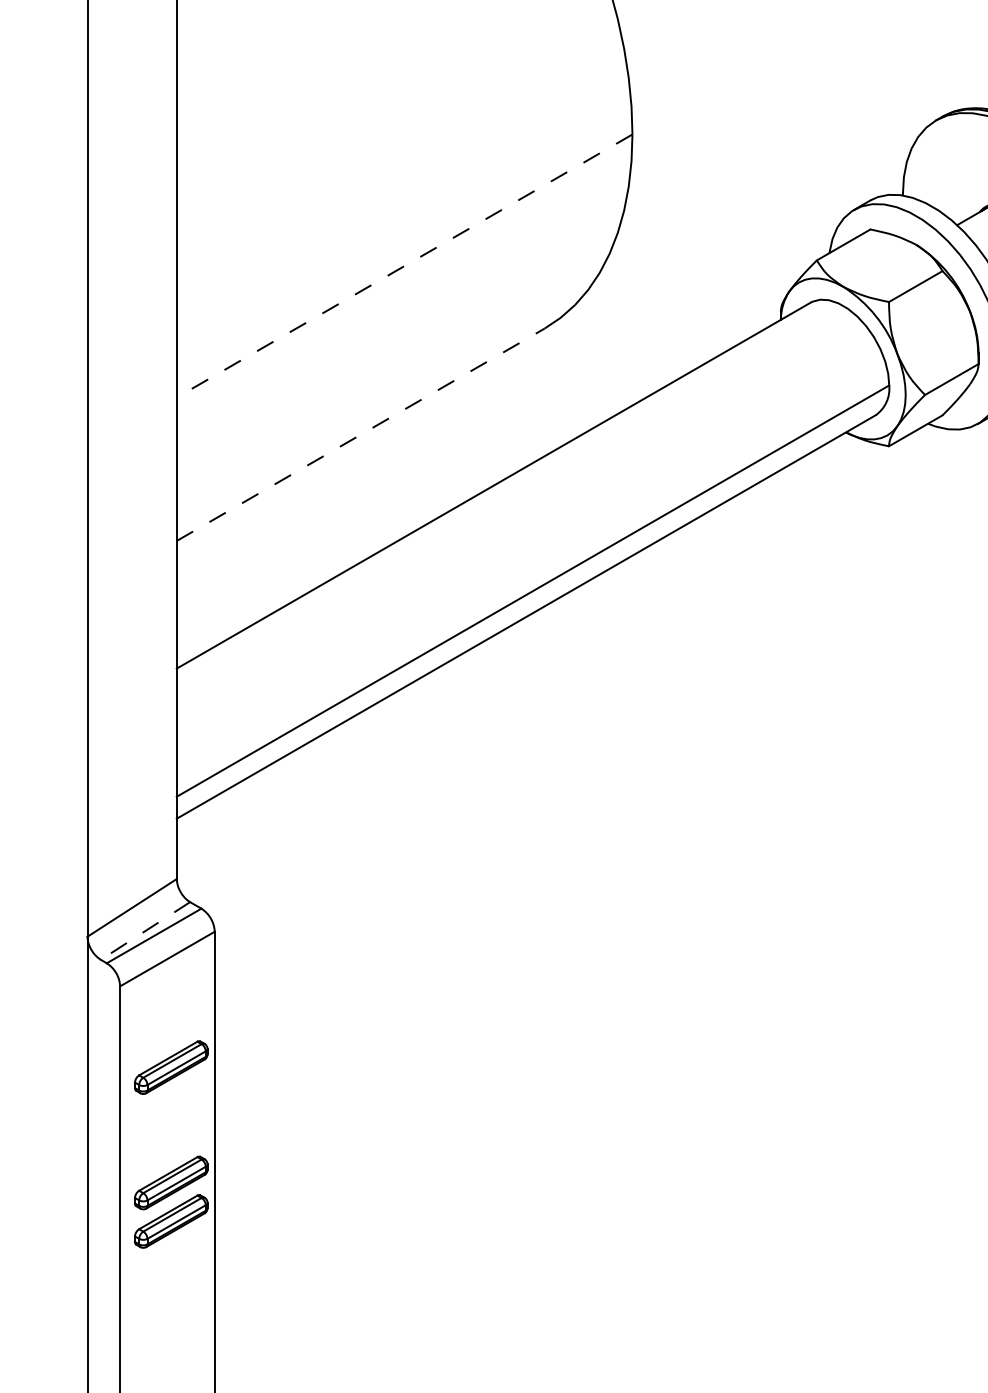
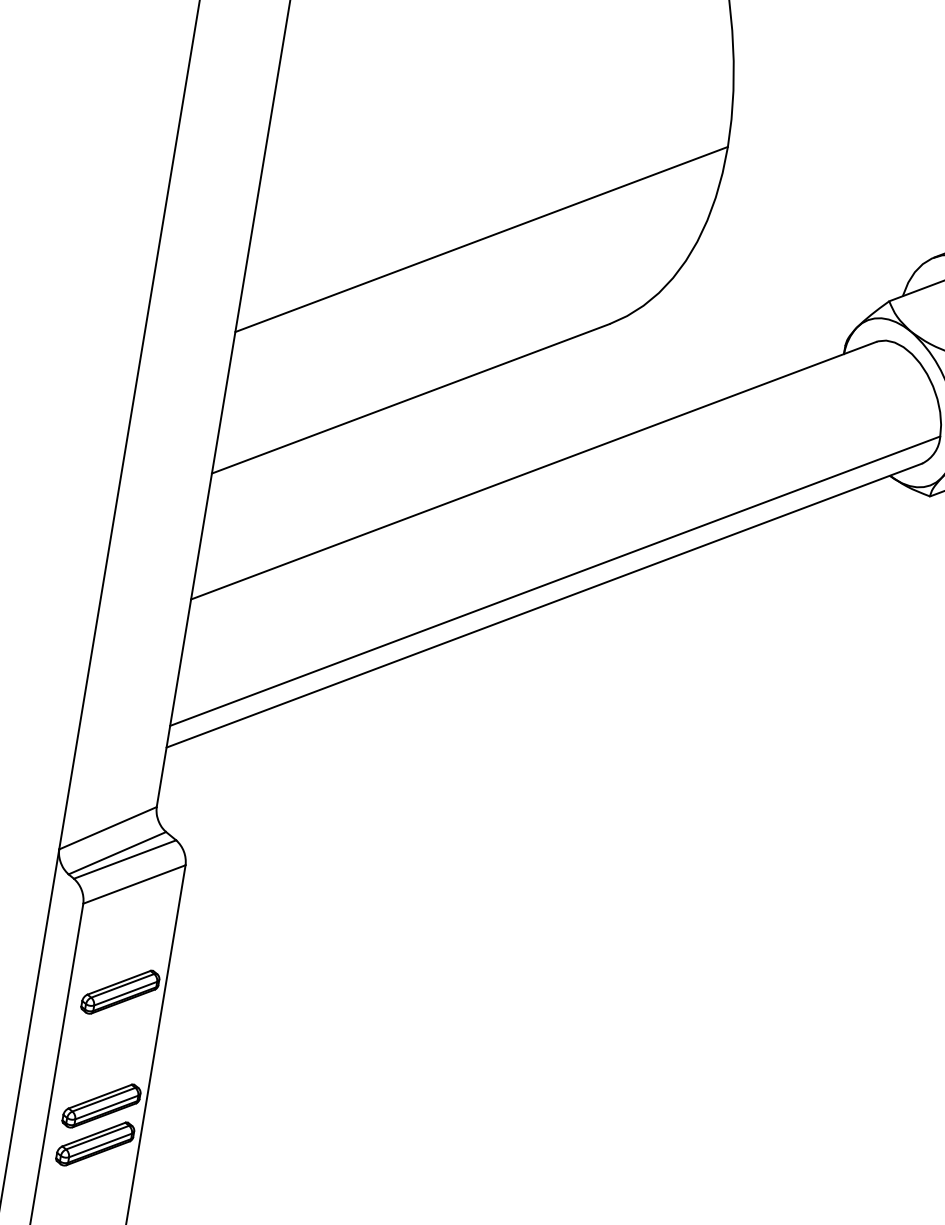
line: (404, 266) -> (481, 239), dashed -> solid
line: (361, 434) -> (411, 398), dashed -> solid
line: (145, 931) -> (117, 853), dashed -> solid

